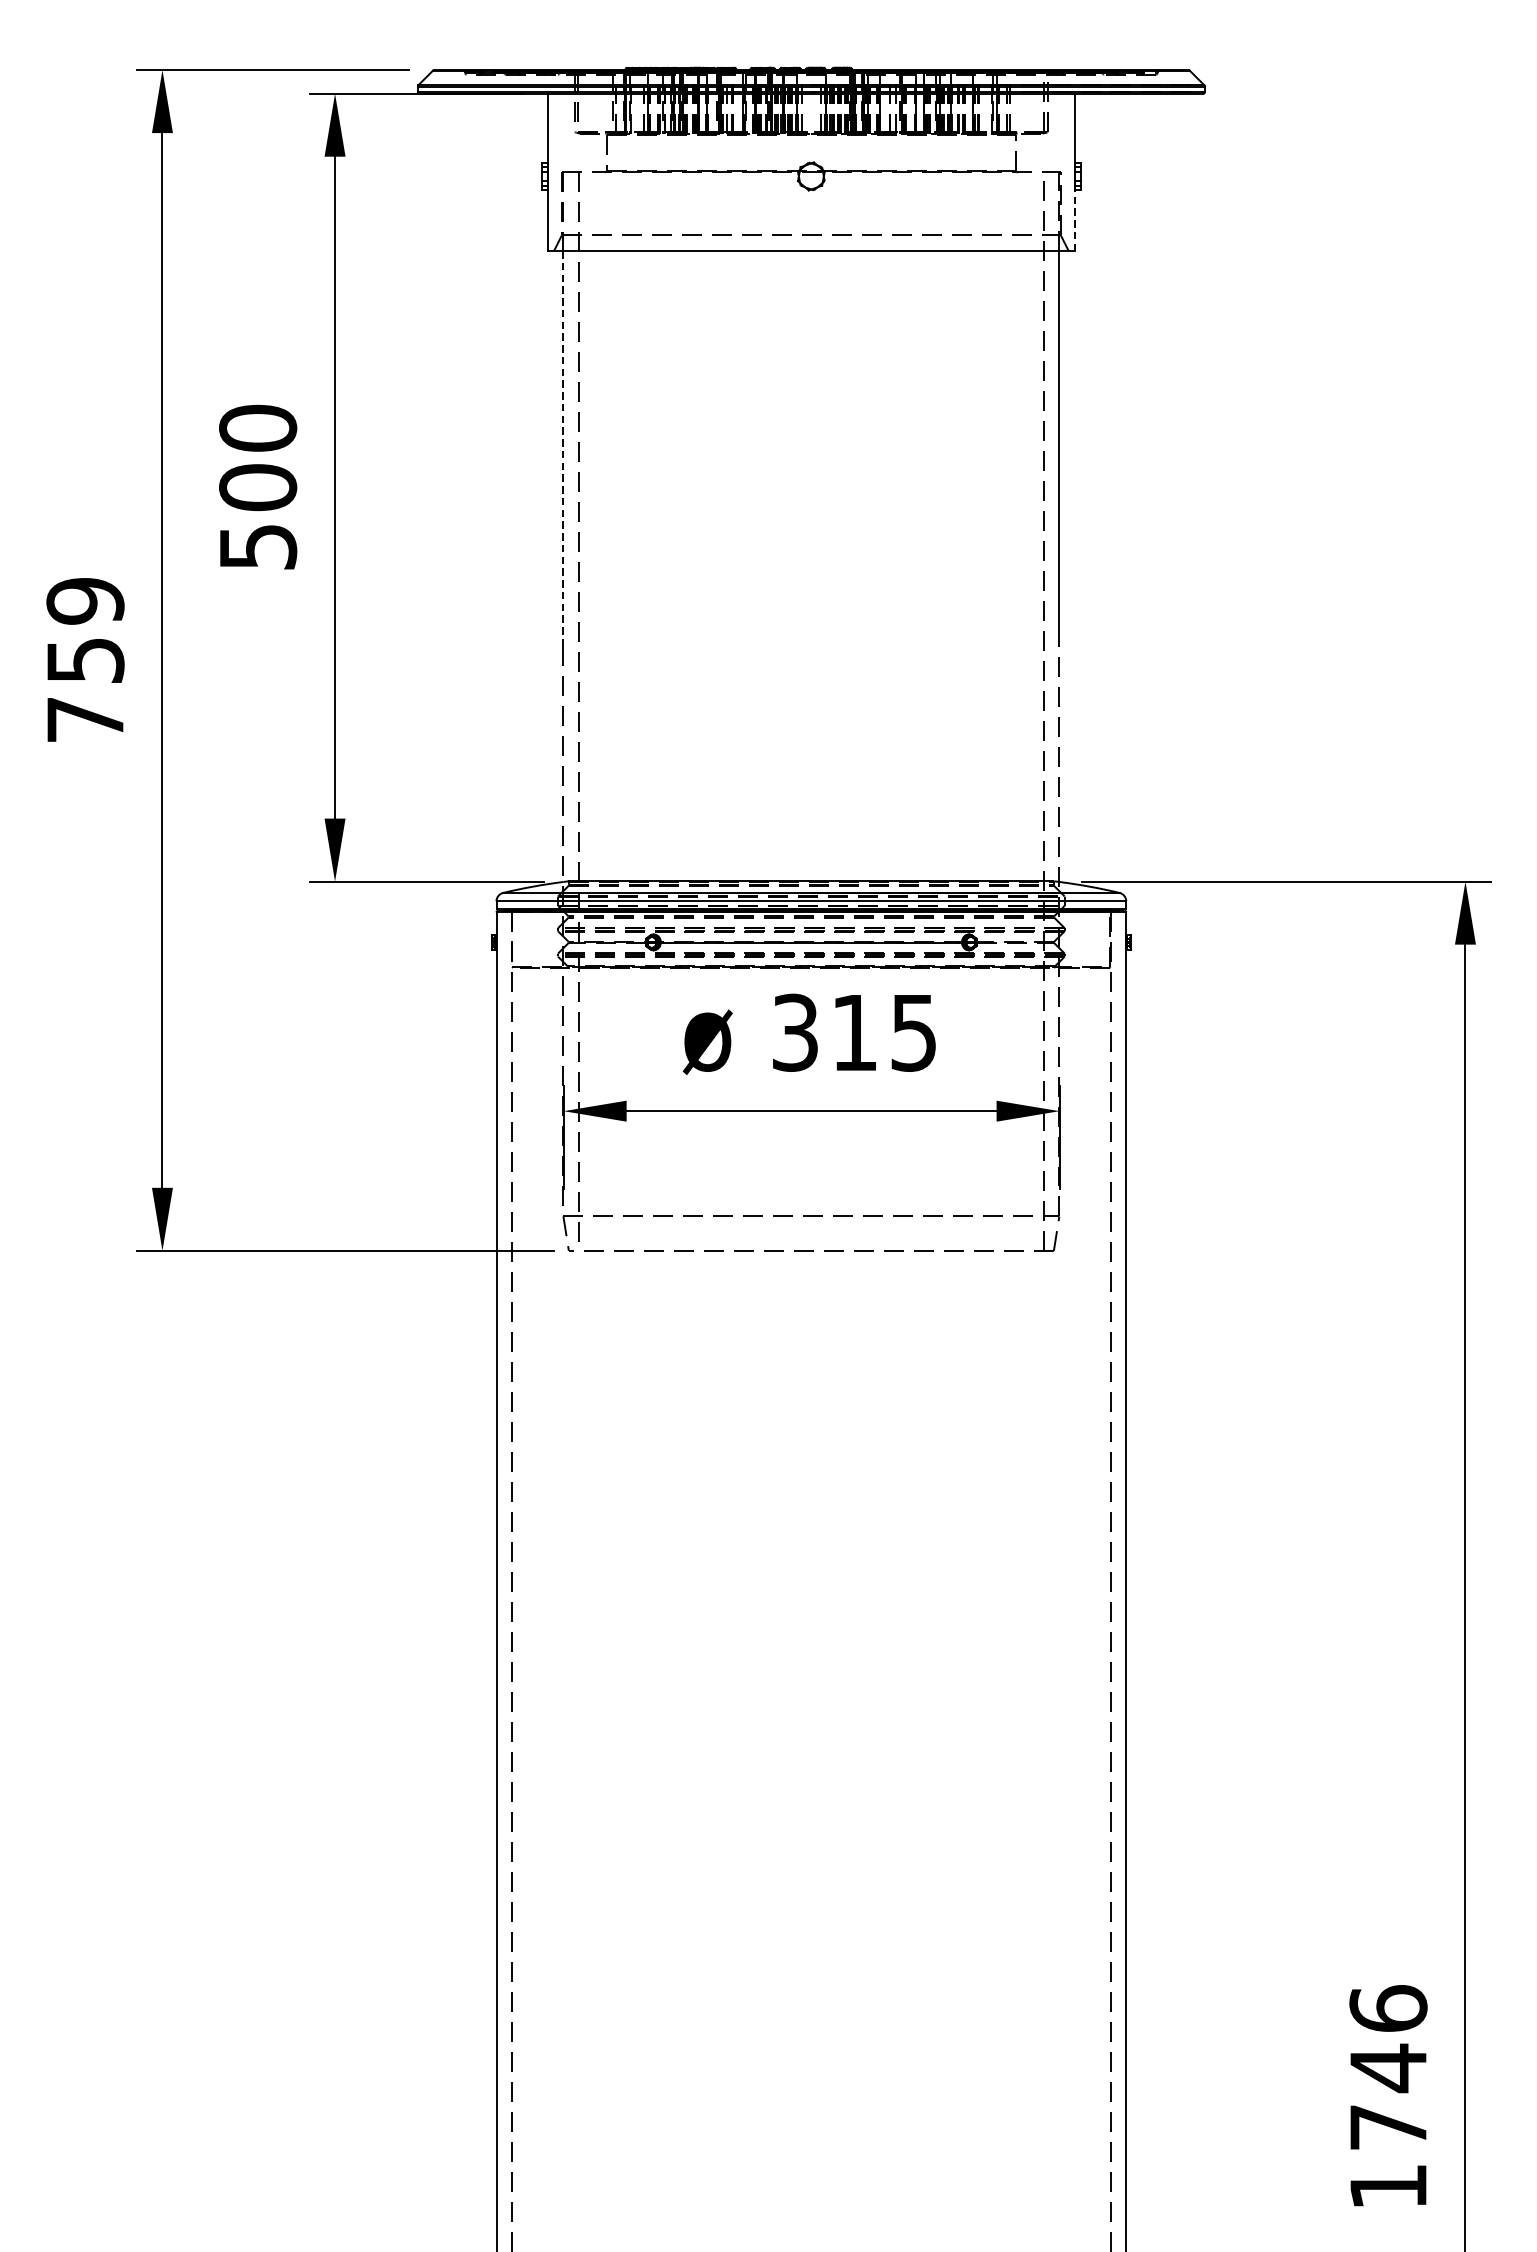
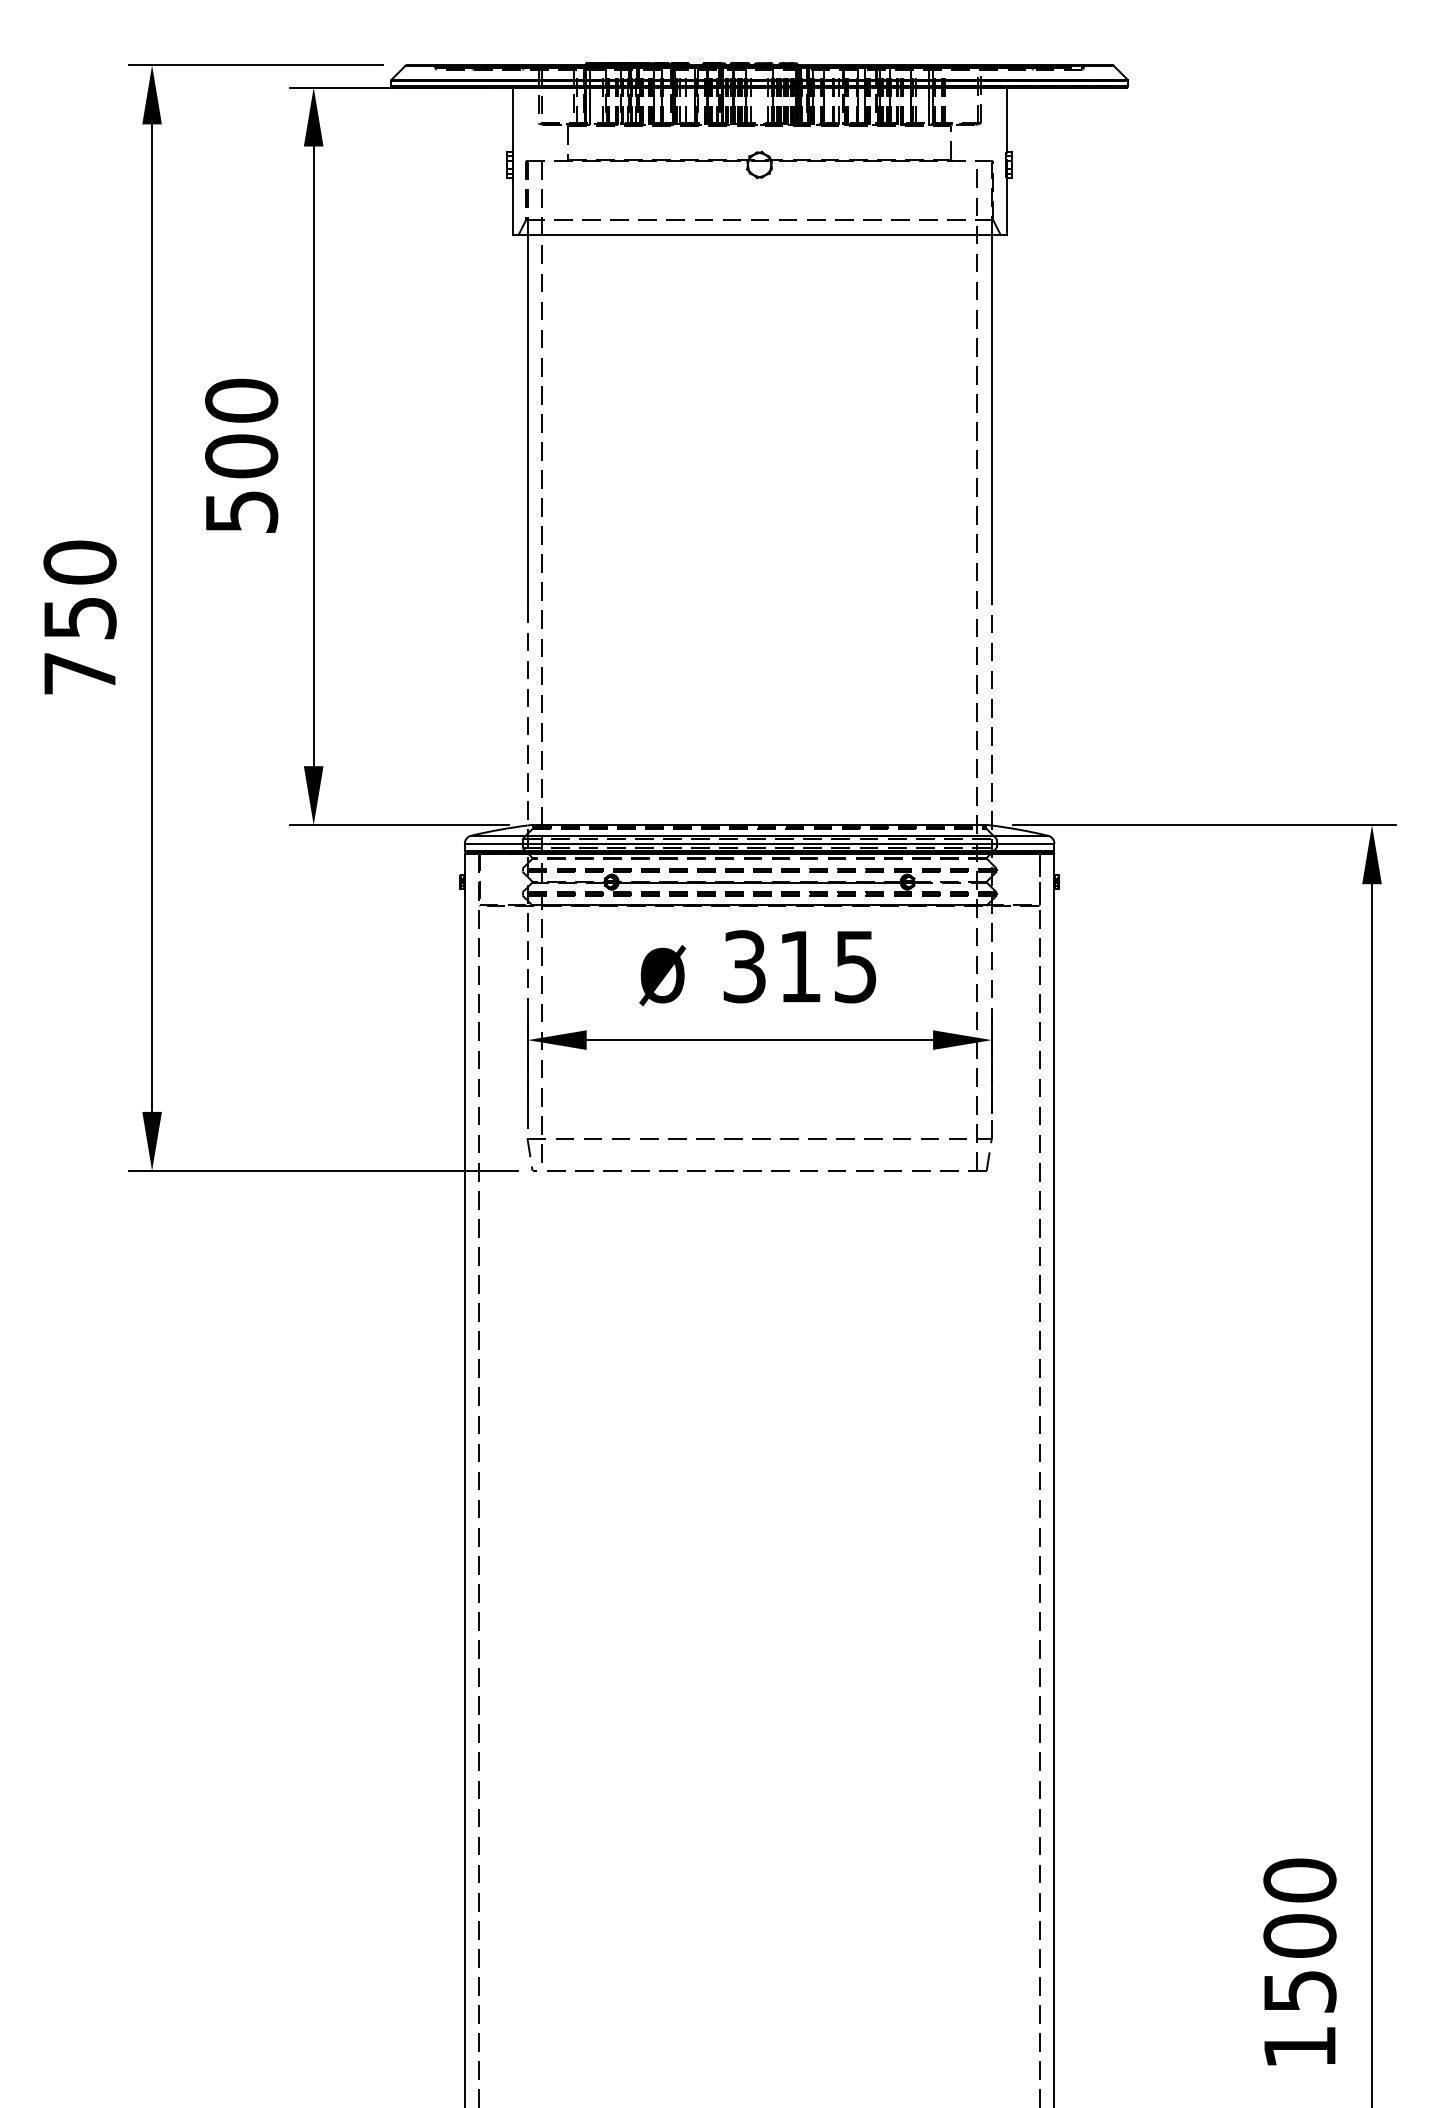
line: (1075, 220) -> (1006, 206), dashed -> solid
line: (563, 448) -> (527, 419), dashed -> solid
text: (84, 601) -> (79, 562), 759 -> 750
text: (1387, 2067) -> (1299, 1935), 1746 -> 1500

